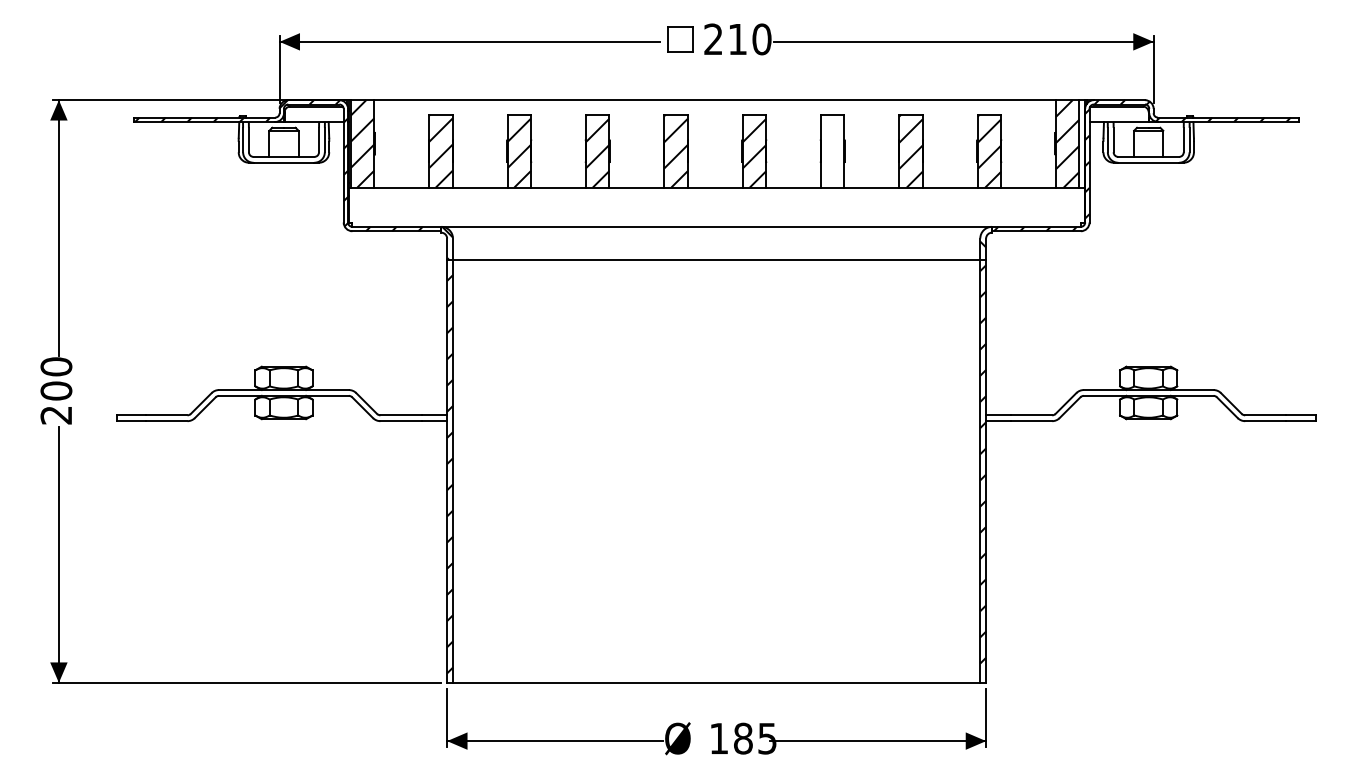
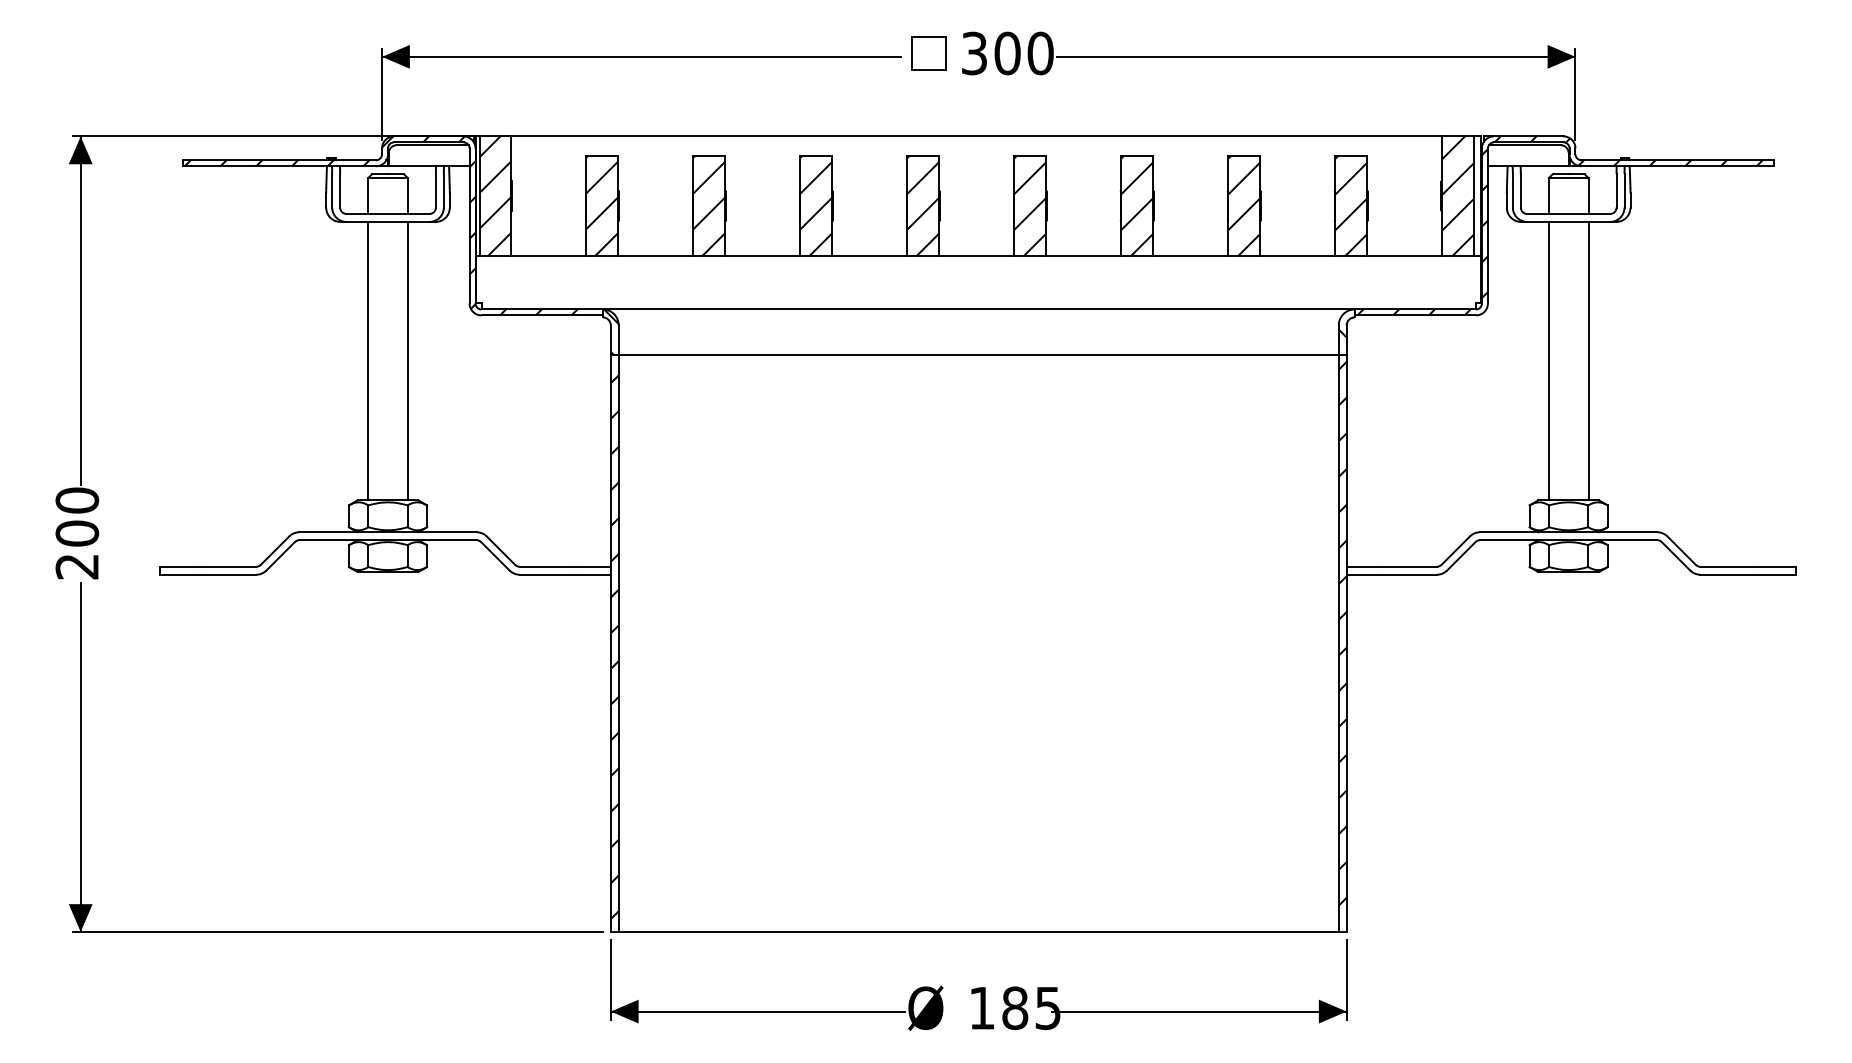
text: (725, 39) -> (991, 53), 210 -> 300
hatch: (832, 150) -> (1137, 205), added
line: (269, 264) -> (368, 360), added
line: (298, 264) -> (407, 360), added
line: (1133, 264) -> (1548, 360), added
line: (1163, 264) -> (1588, 360), added

